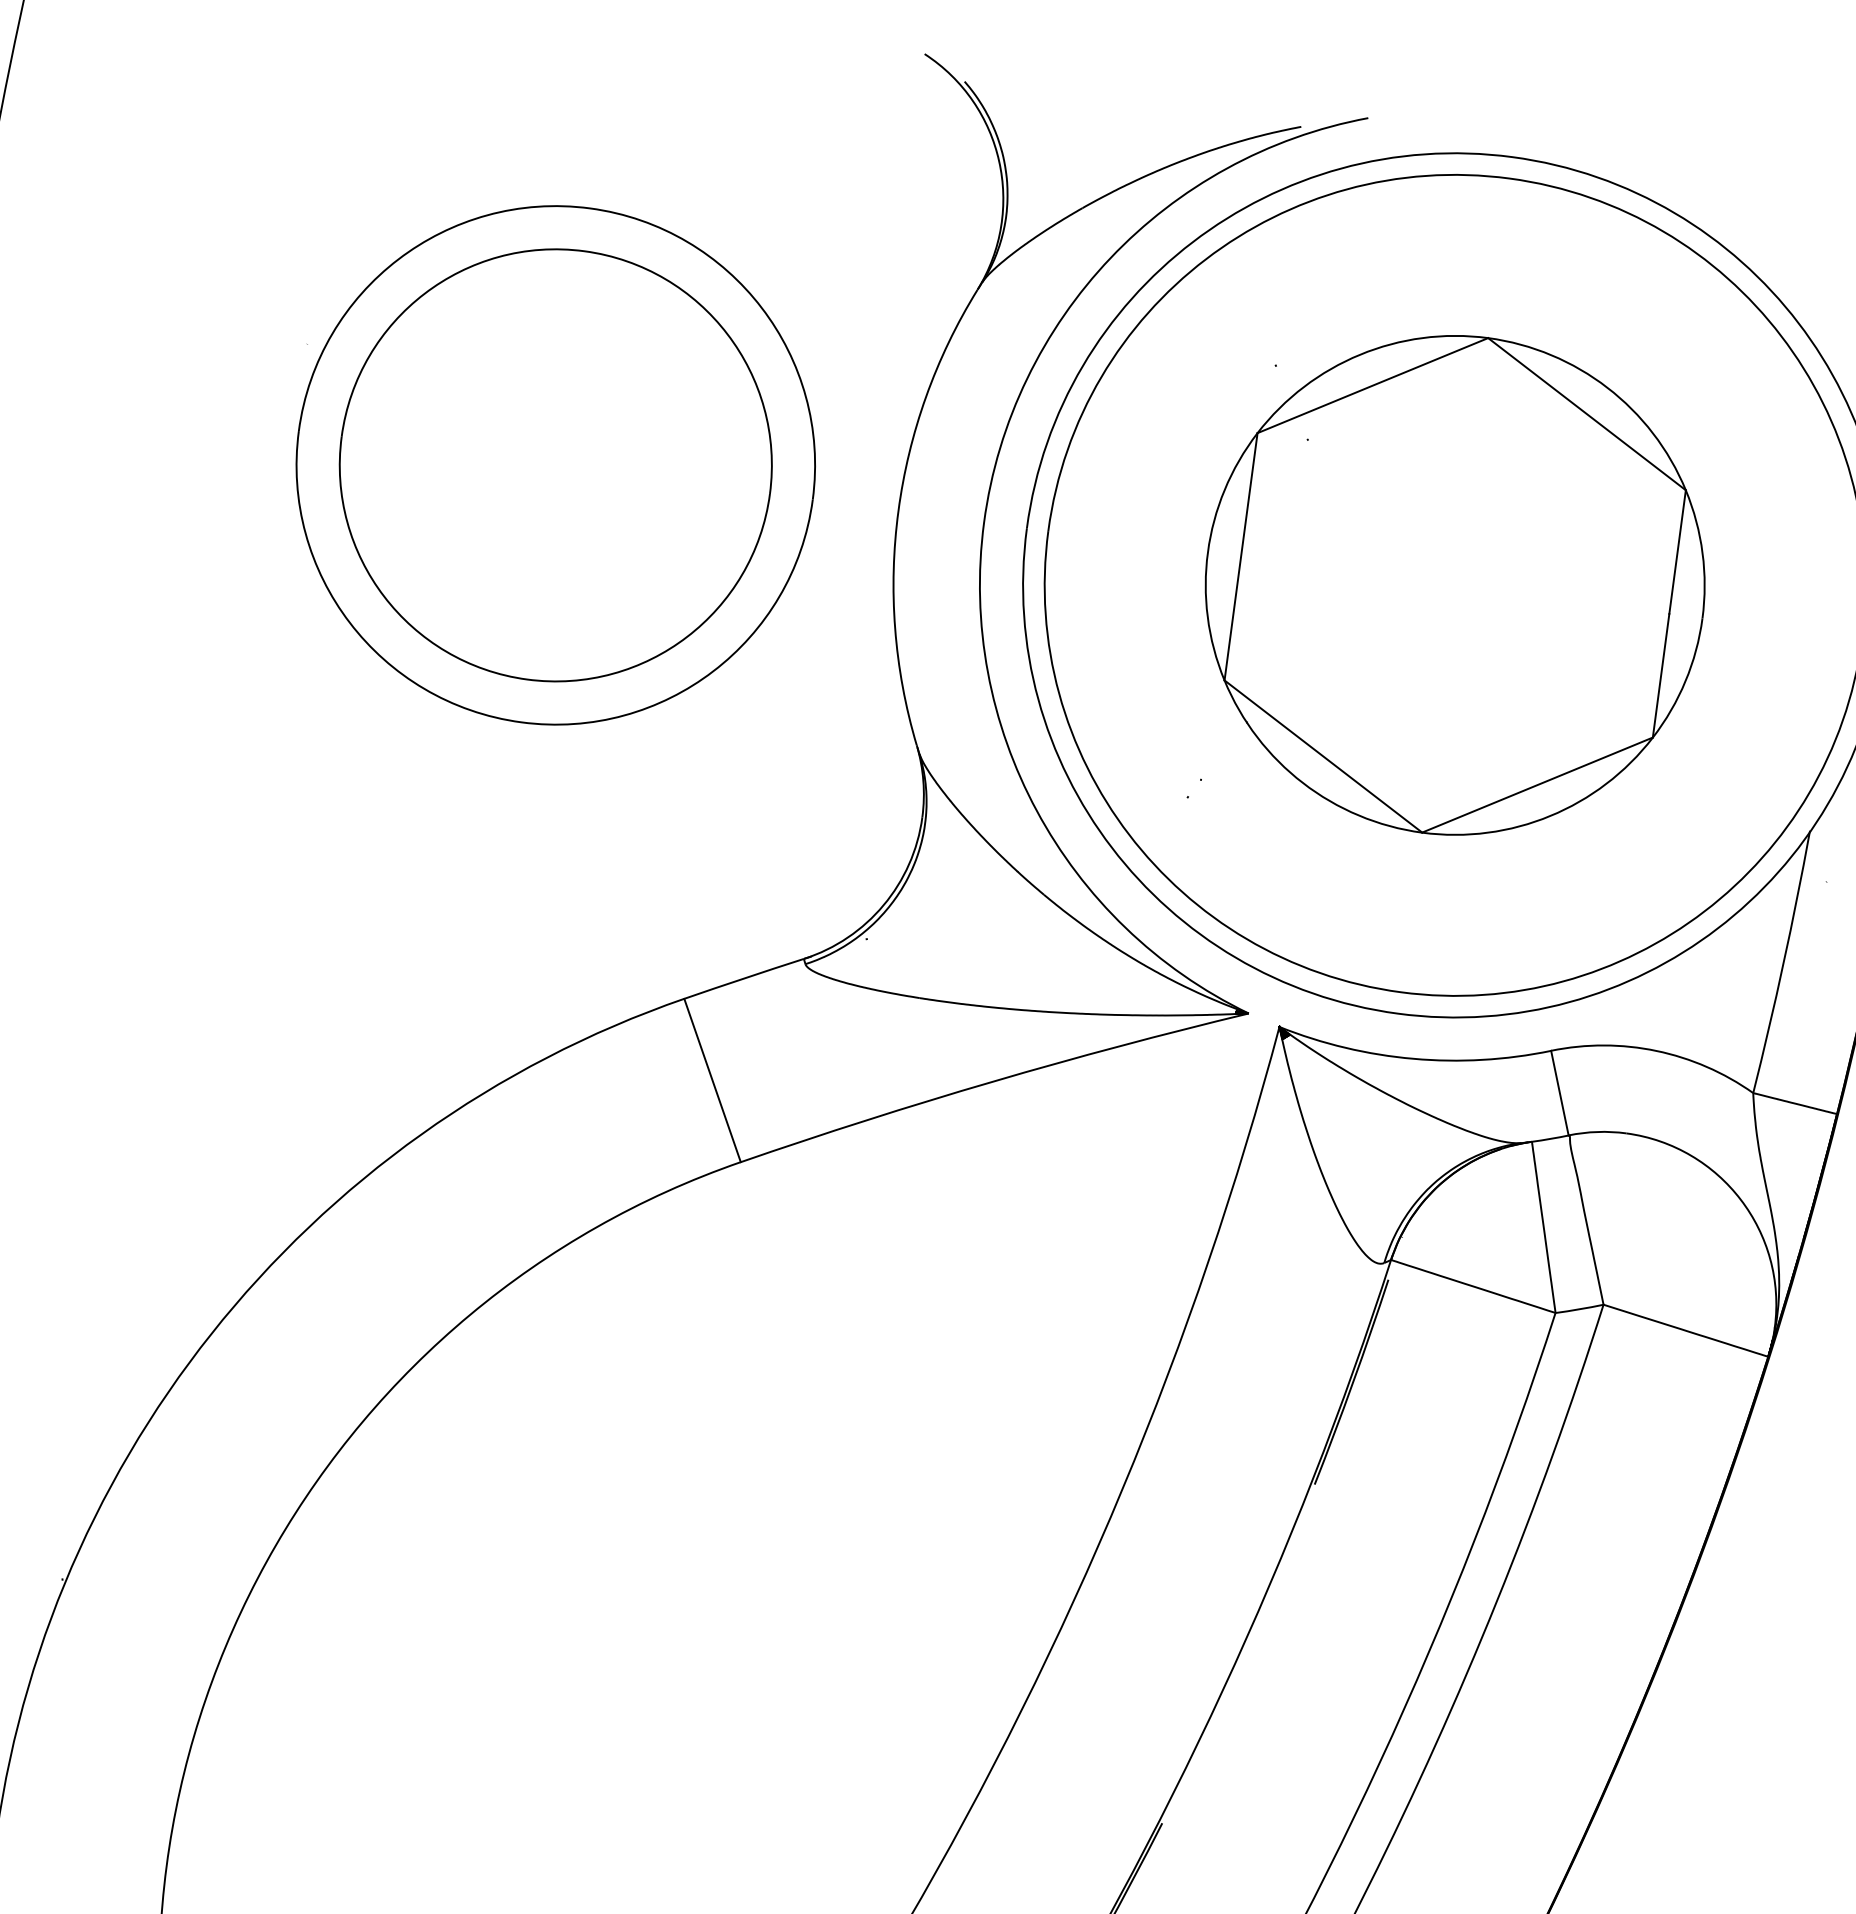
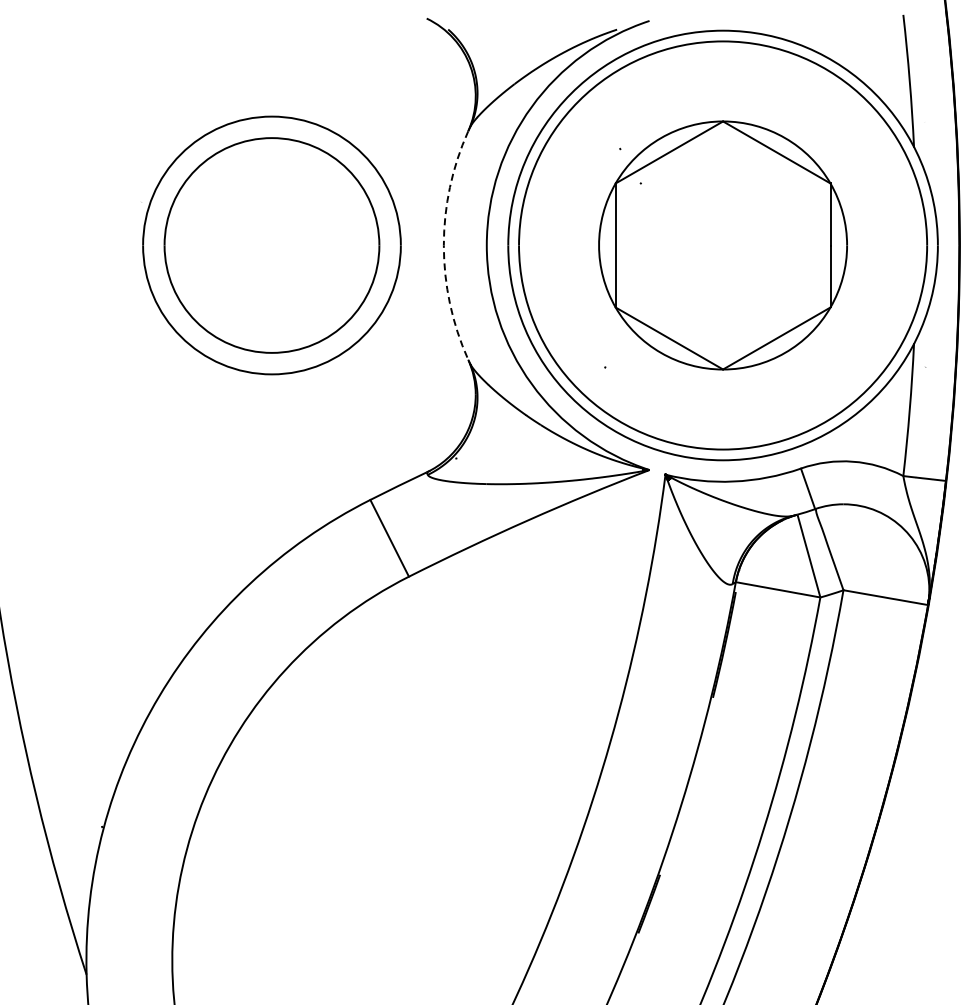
arc: (897, 511) -> (443, 245), solid -> dashed

